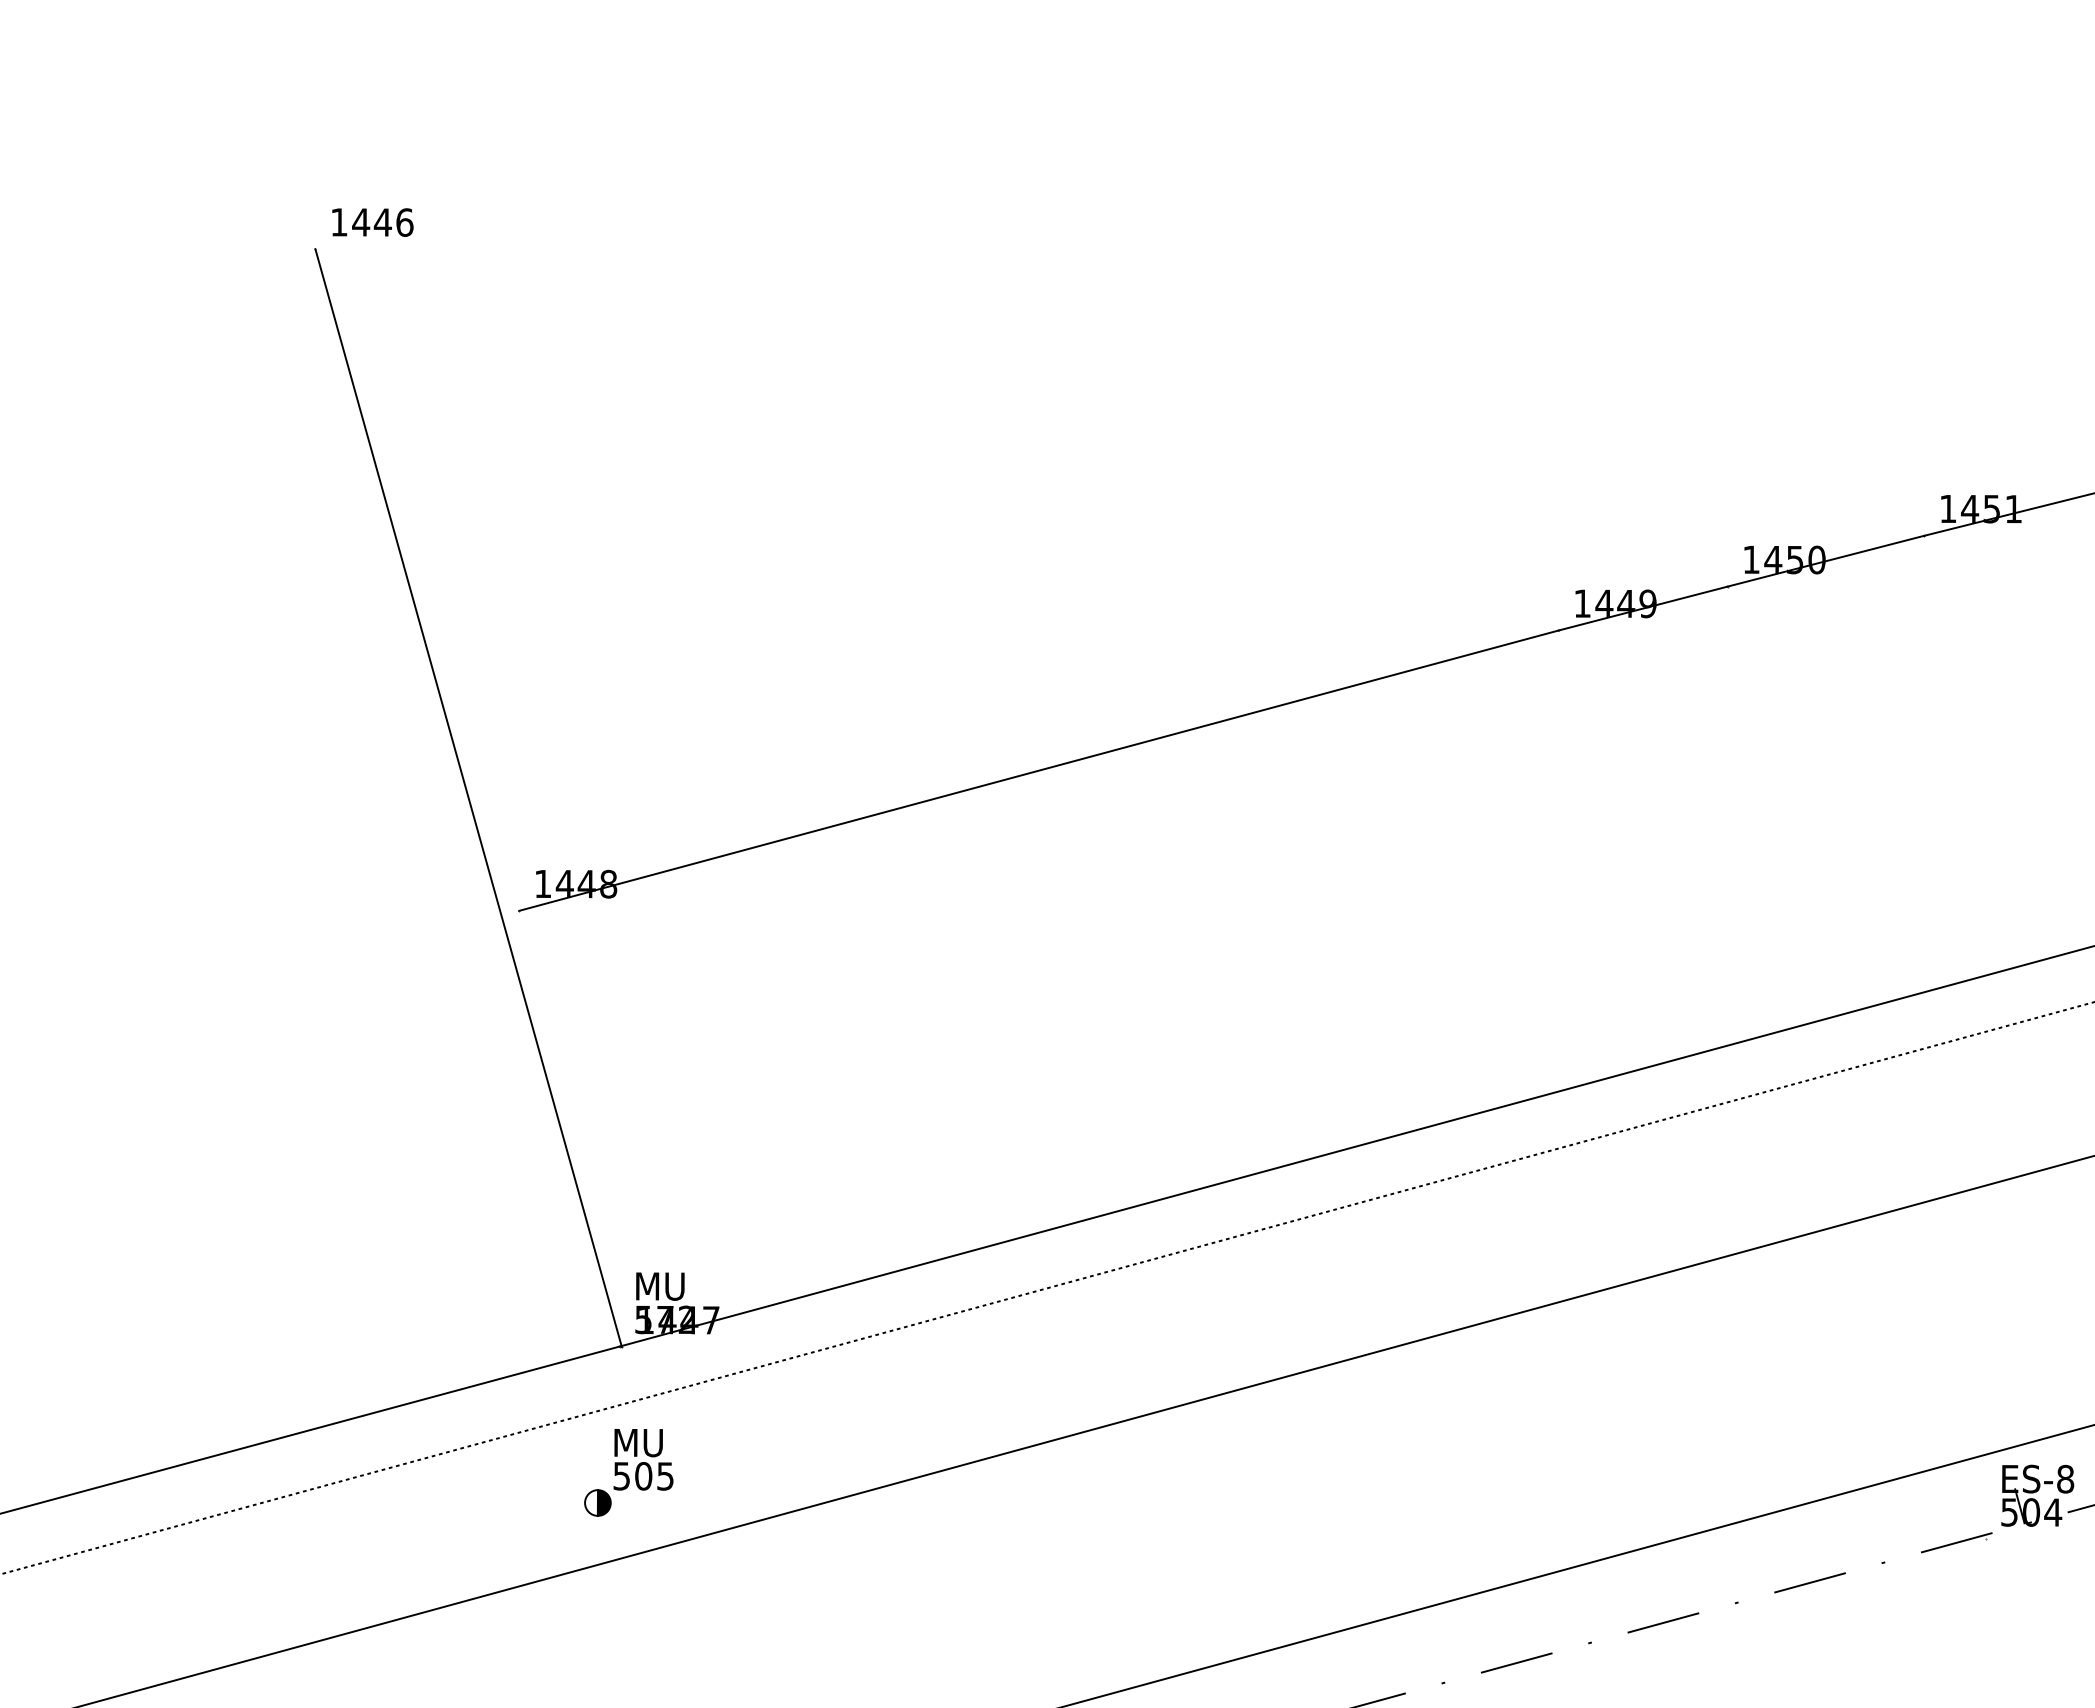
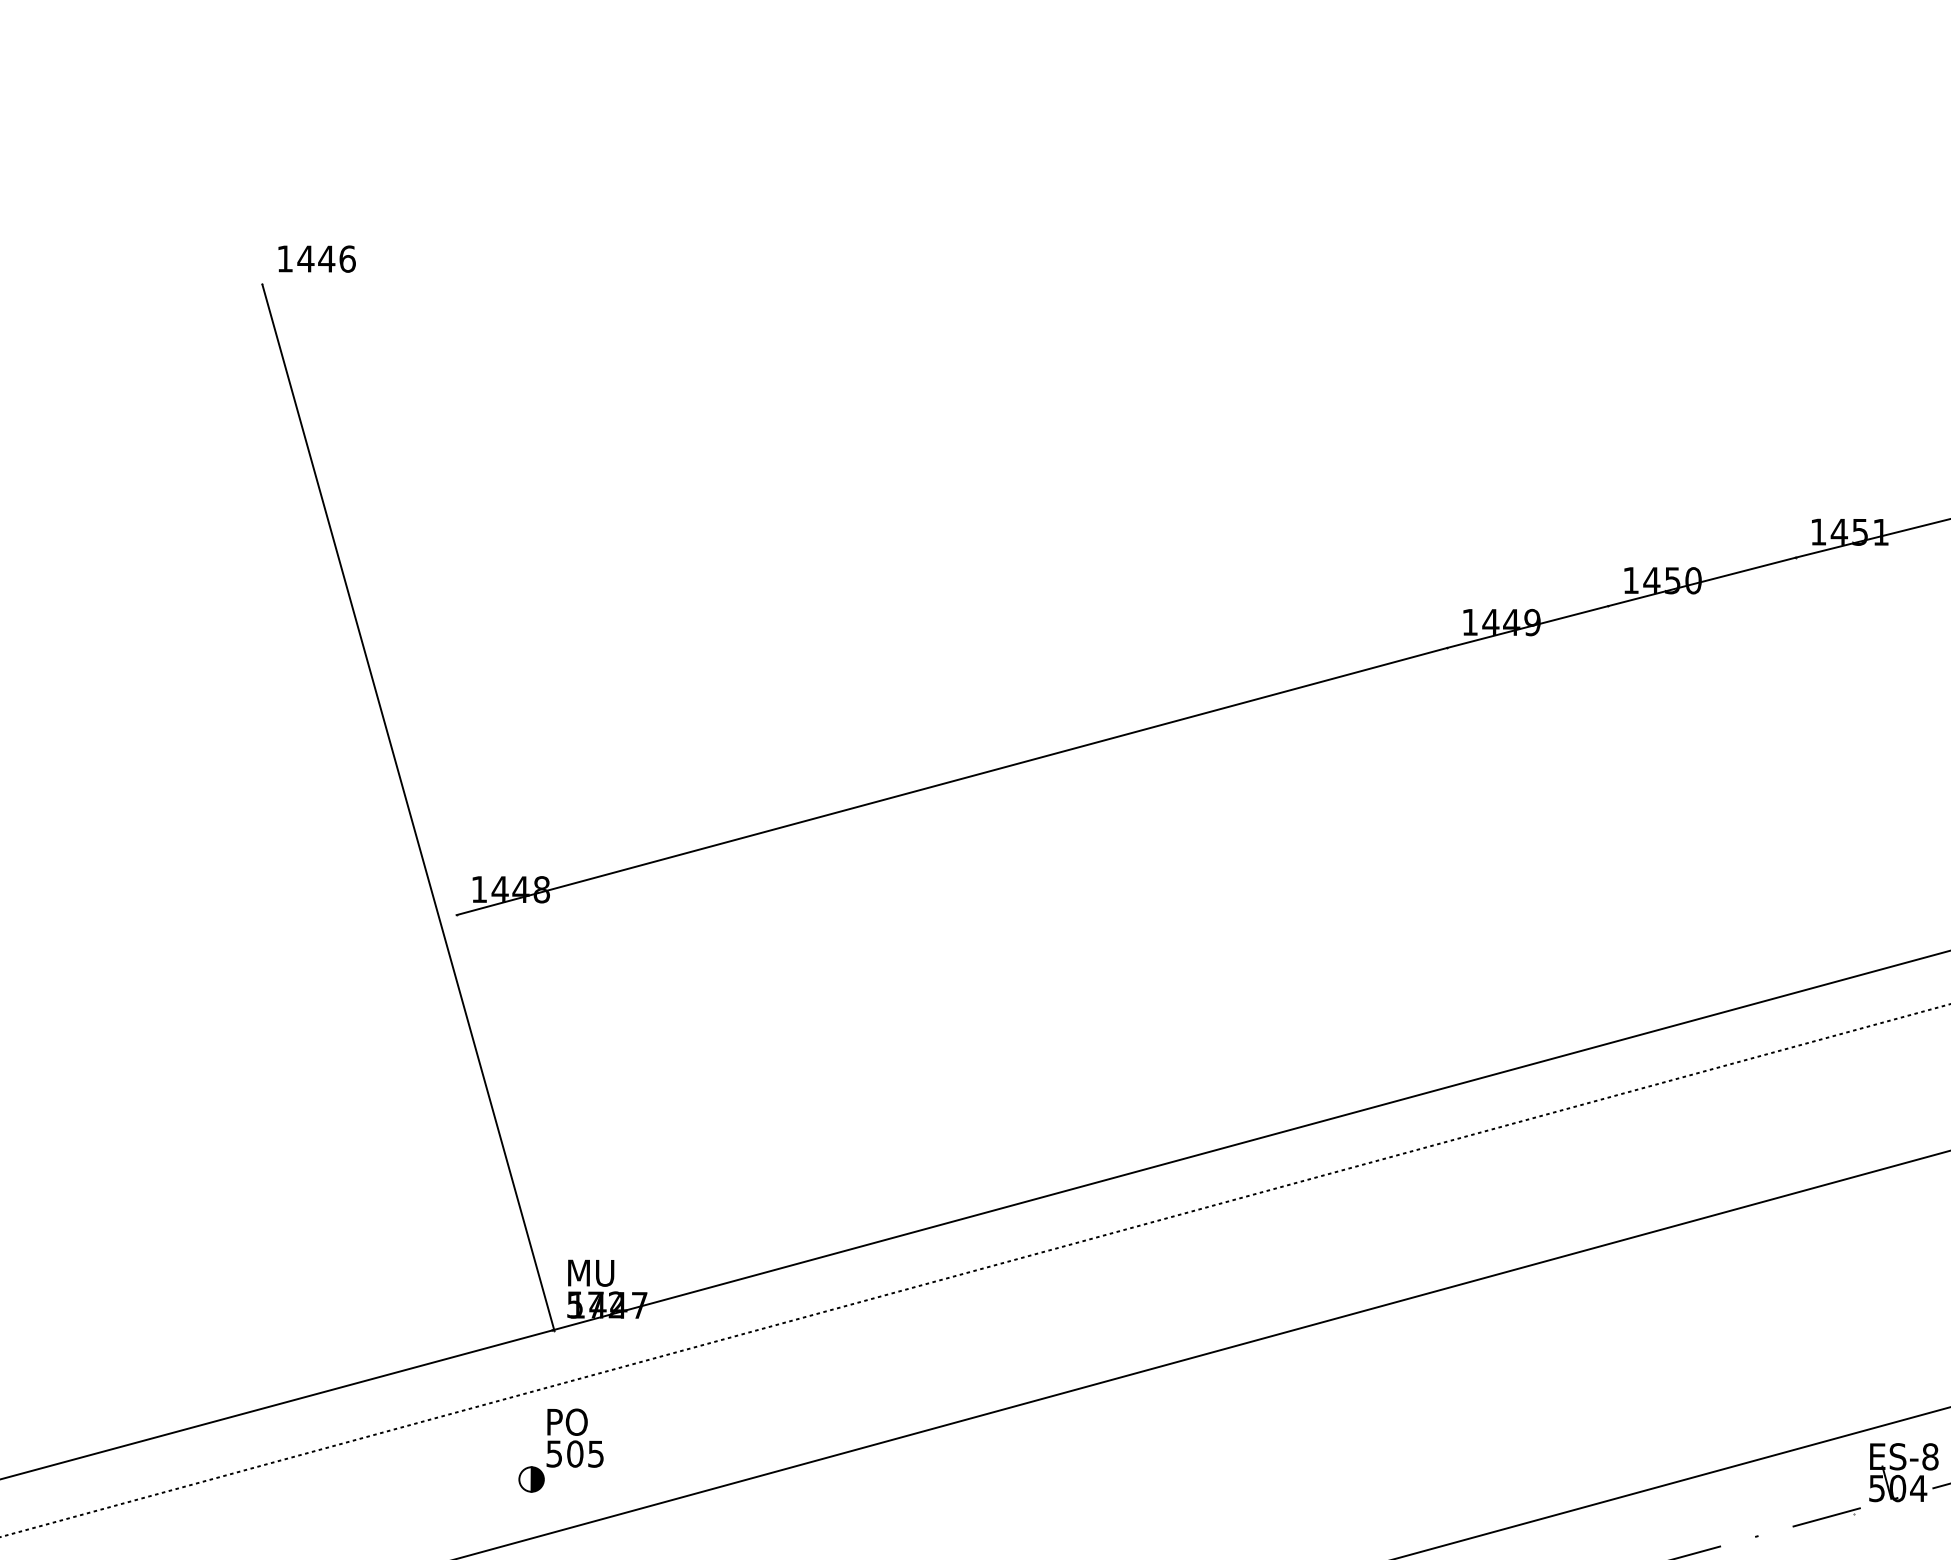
text: (639, 1442) -> (571, 1421), MU -> PO

